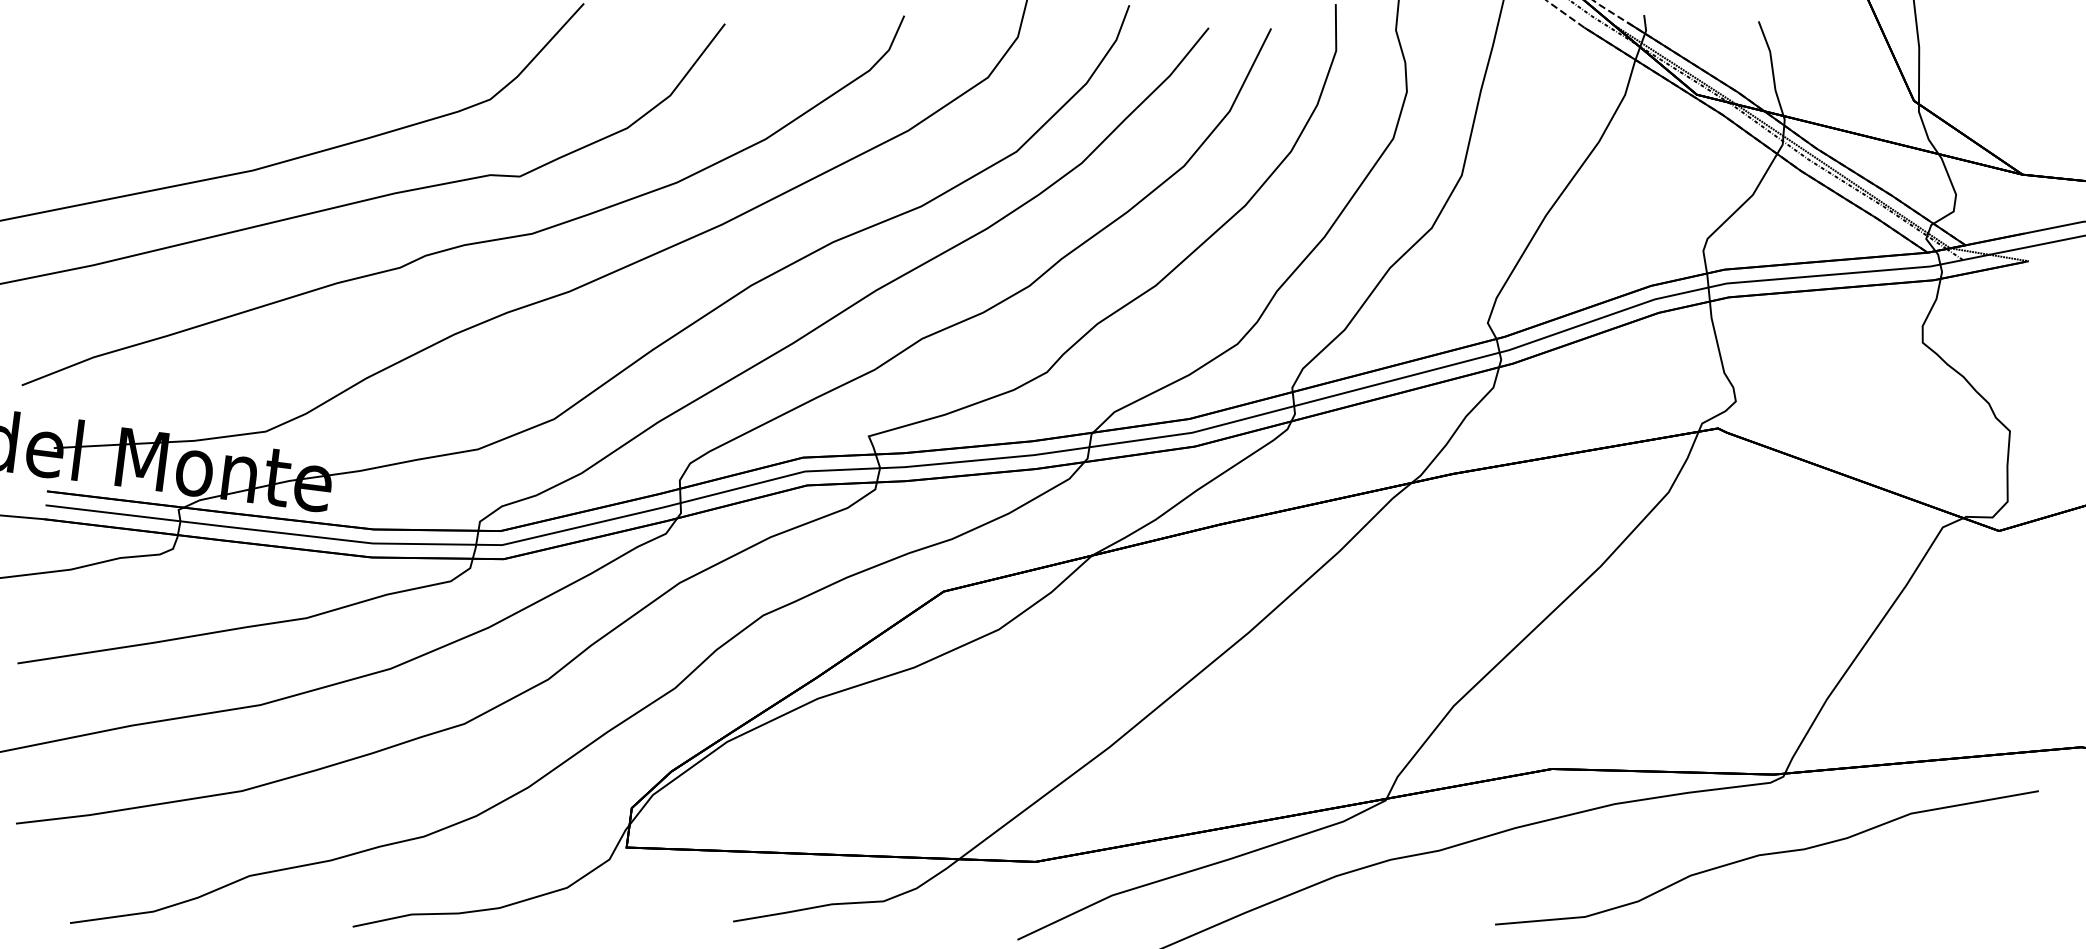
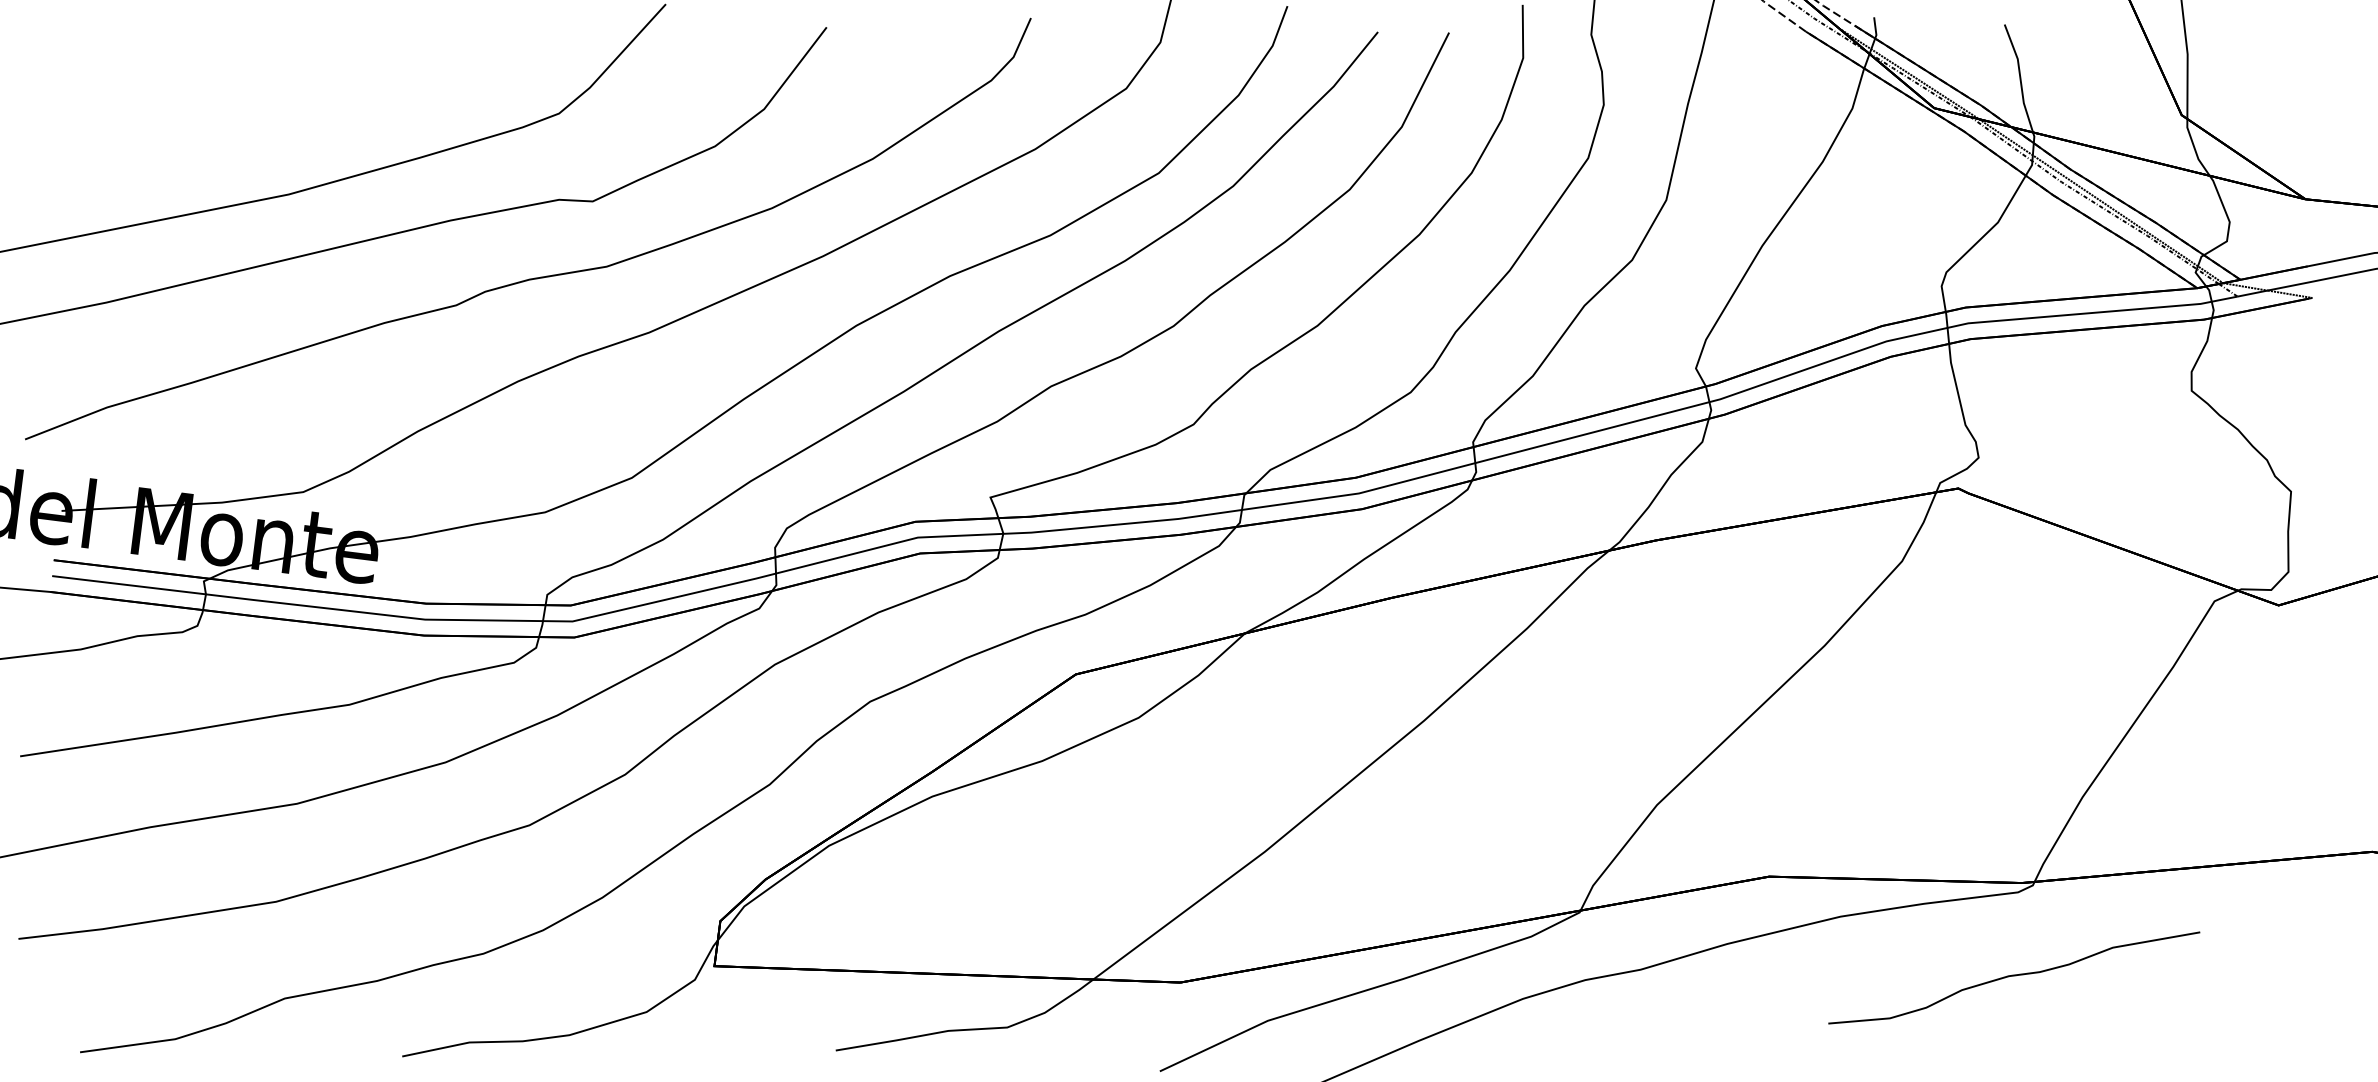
part: (1767, 857) -> (2014, 977), size x0.6

